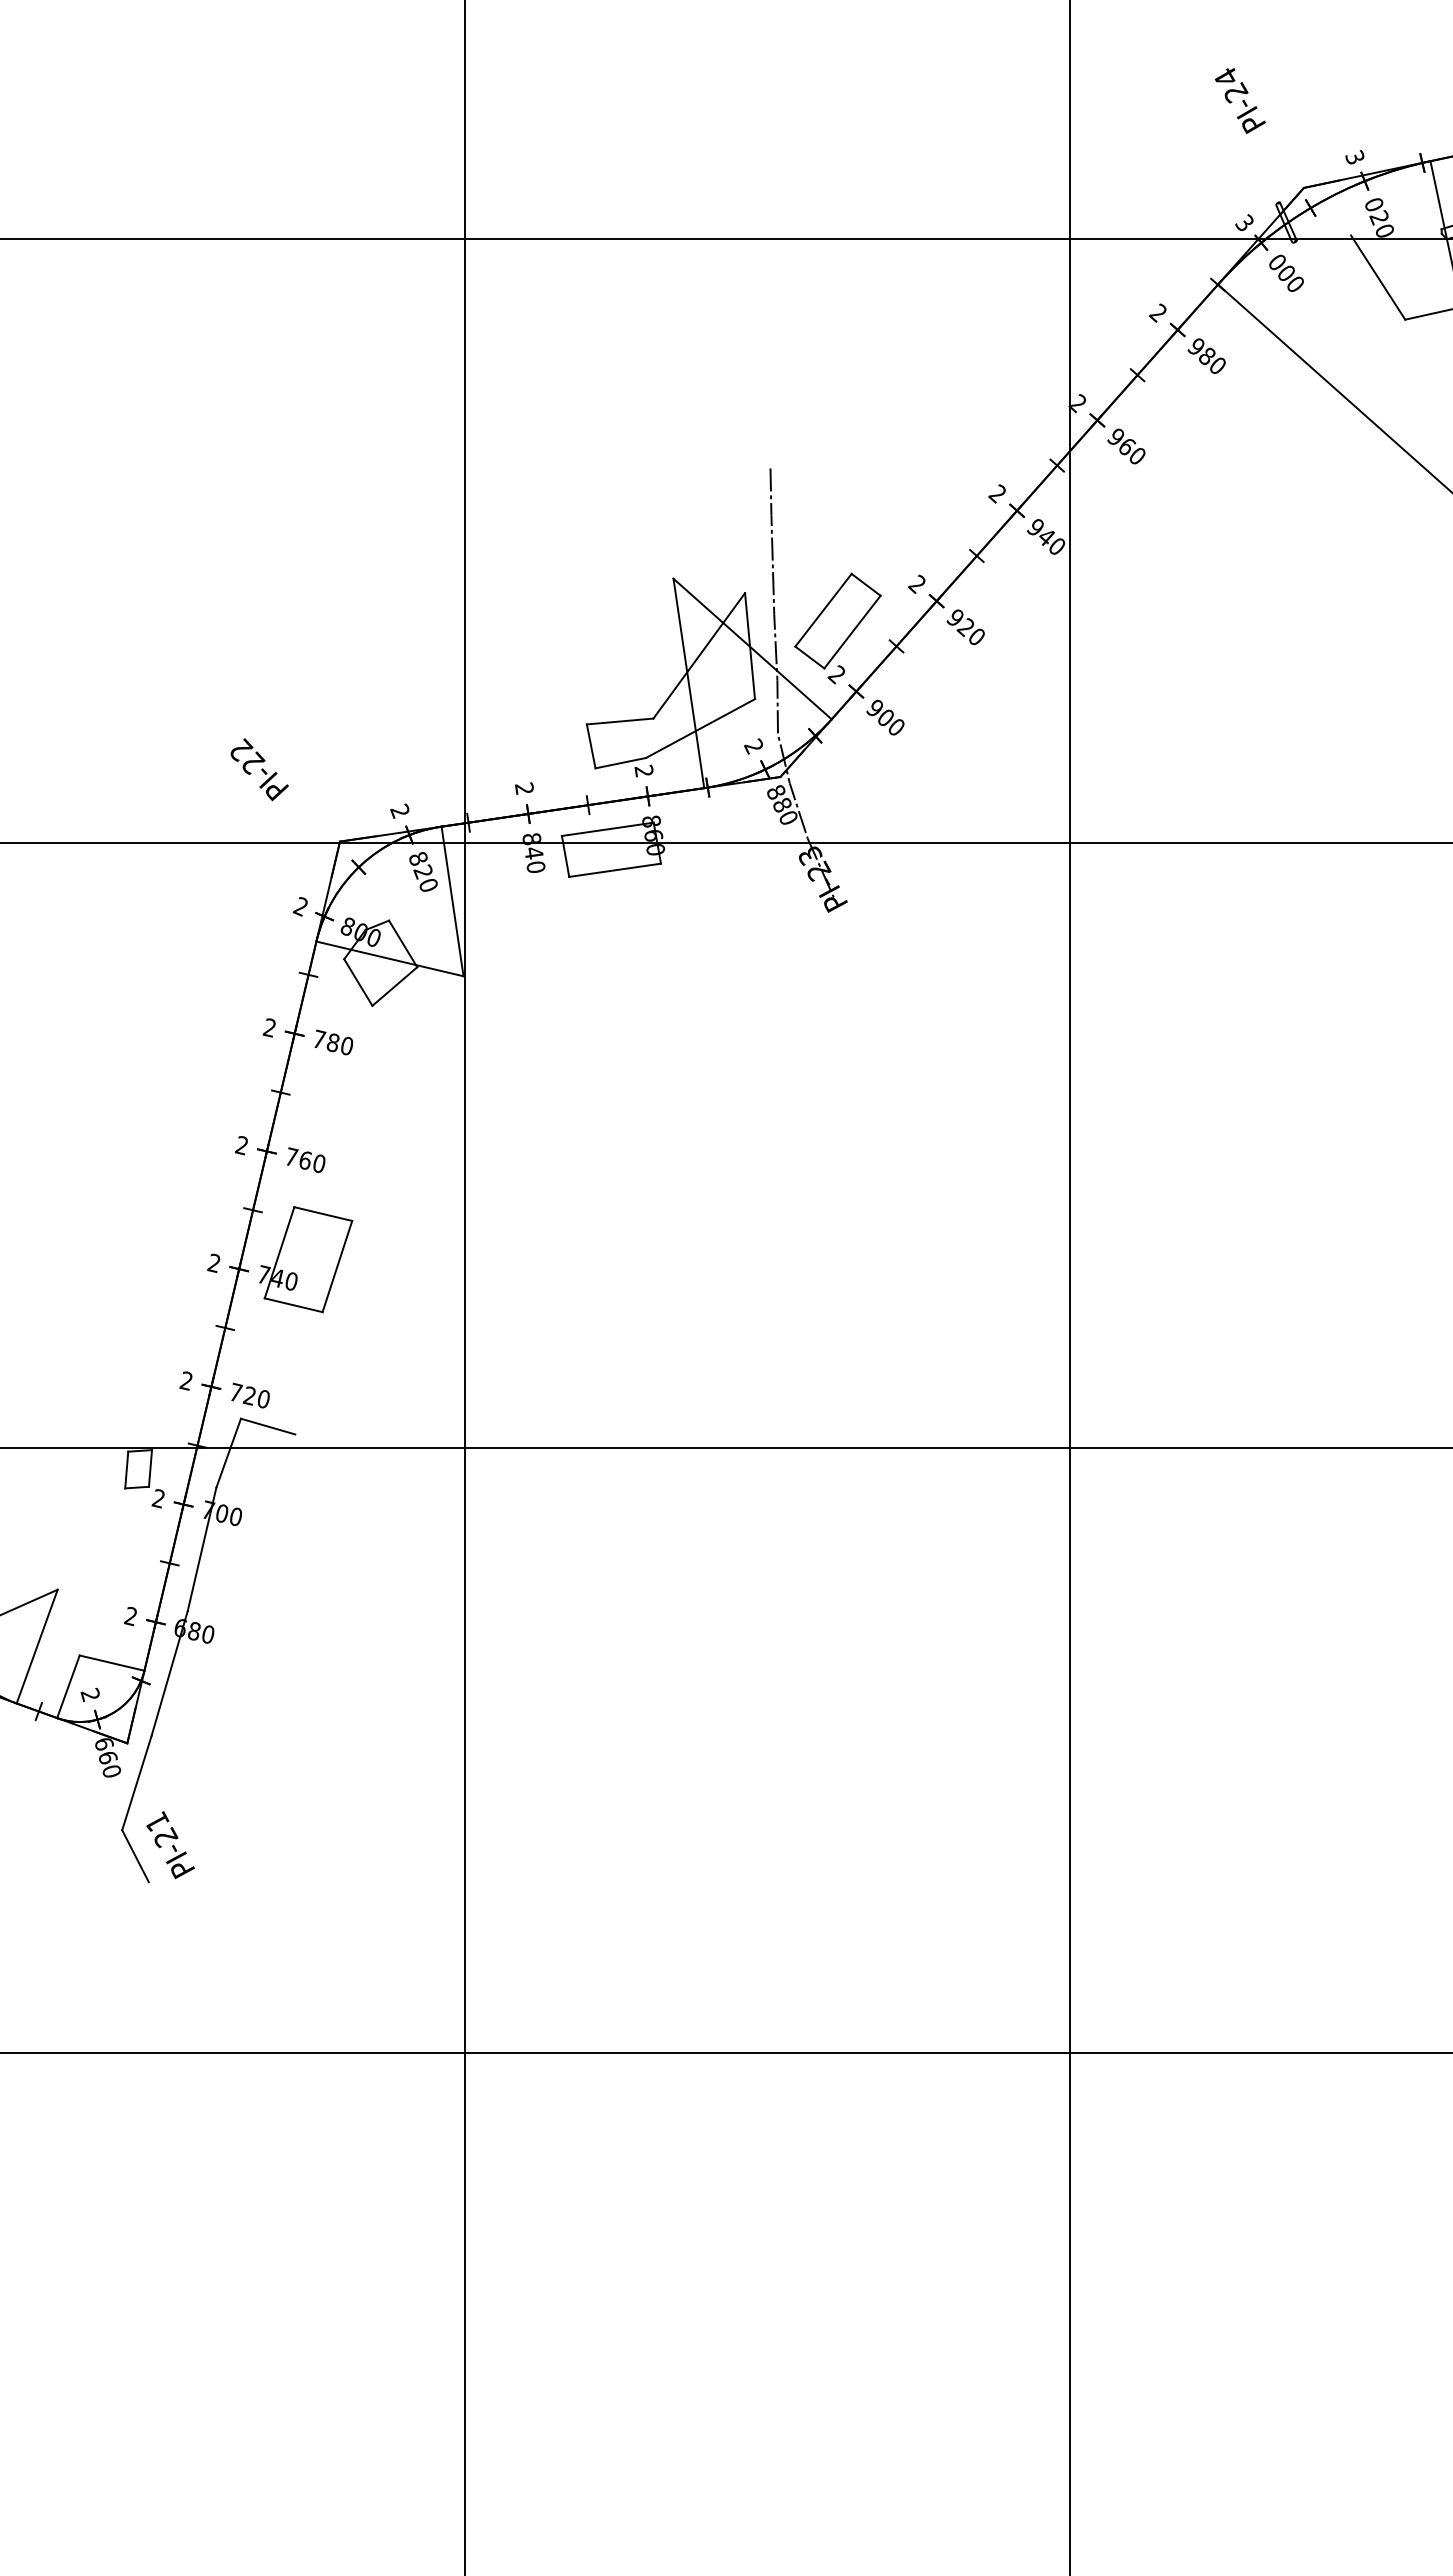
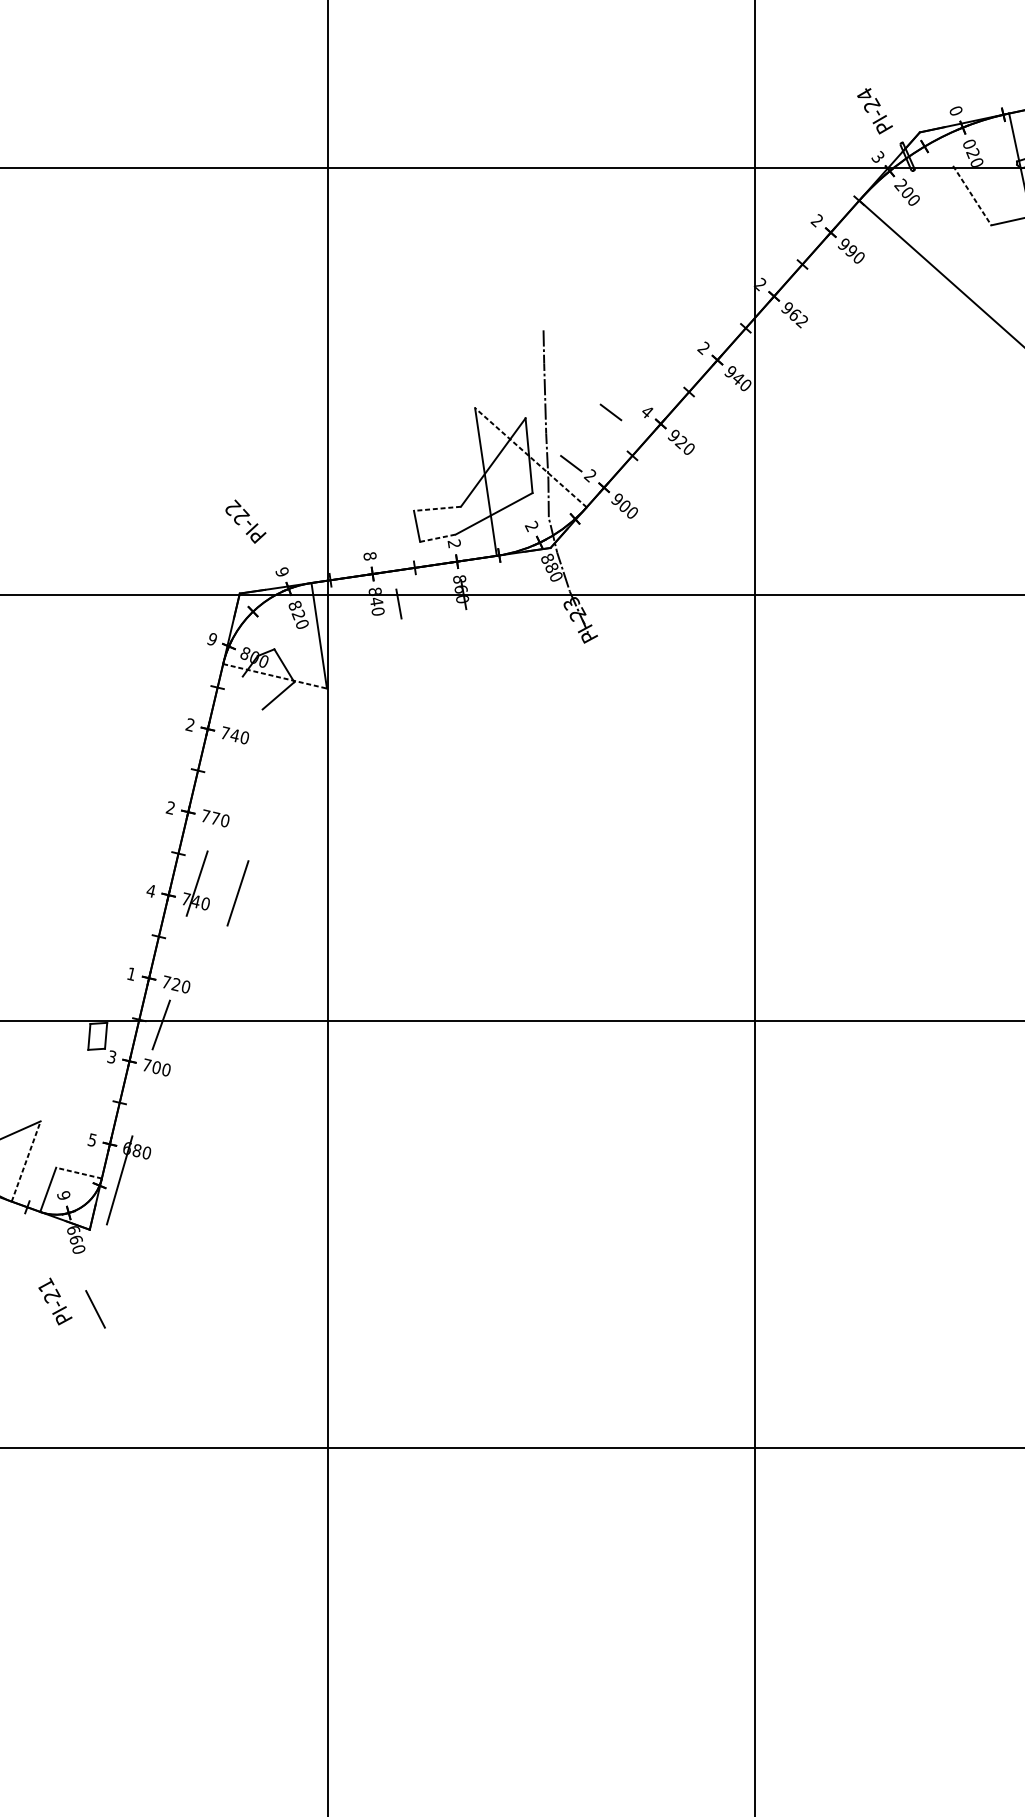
text: (1239, 100) -> (874, 110), moved
text: (1354, 157) -> (955, 110), 3 -> 0
text: (1276, 262) -> (900, 185), 000 -> 200
line: (1378, 278) -> (972, 196), solid -> dashed
text: (1206, 356) -> (851, 251), 980 -> 990
text: (1136, 455) -> (801, 321), 960 -> 962
text: (916, 583) -> (646, 411), 2 -> 4
line: (823, 609) -> (580, 429), removed
line: (852, 631) -> (601, 445), removed
line: (752, 649) -> (530, 458), solid -> dashed
line: (619, 721) -> (437, 508), solid -> dashed
line: (620, 763) -> (437, 538), solid -> dashed
text: (259, 769) -> (245, 521), moved
text: (524, 788) -> (369, 556), 2 -> 8
text: (399, 810) -> (281, 571), 2 -> 9
line: (607, 828) -> (428, 584), removed
line: (615, 869) -> (434, 613), removed
text: (299, 906) -> (211, 639), 2 -> 9
line: (389, 958) -> (274, 676), solid -> dashed
line: (358, 982) -> (252, 692), removed
text: (332, 1042) -> (234, 735), 780 -> 740
text: (305, 1159) -> (215, 817), 760 -> 770
line: (323, 1213) -> (228, 855), removed
text: (213, 1263) -> (150, 891), 2 -> 4
line: (293, 1305) -> (207, 920), removed
text: (185, 1380) -> (130, 973), 2 -> 1
line: (267, 1426) -> (188, 1006), removed
text: (157, 1498) -> (111, 1057), 2 -> 3
line: (201, 1549) -> (142, 1092), removed
text: (129, 1616) -> (91, 1140), 2 -> 5
line: (37, 1646) -> (26, 1161), solid -> dashed
line: (111, 1663) -> (78, 1173), solid -> dashed
text: (89, 1694) -> (63, 1195), 2 -> 9
line: (136, 1782) -> (96, 1257), removed
text: (170, 1845) -> (55, 1301), moved

